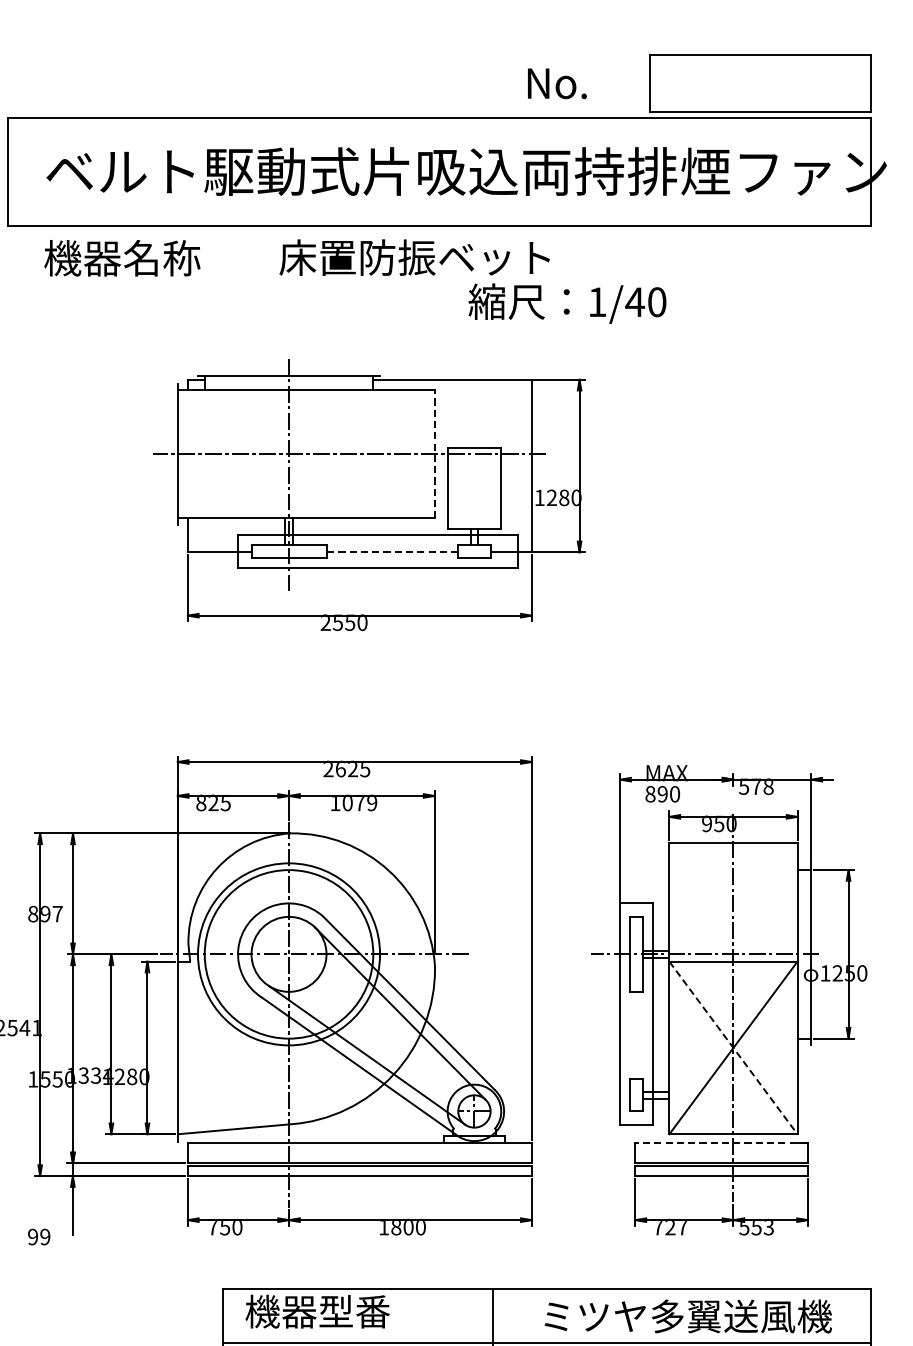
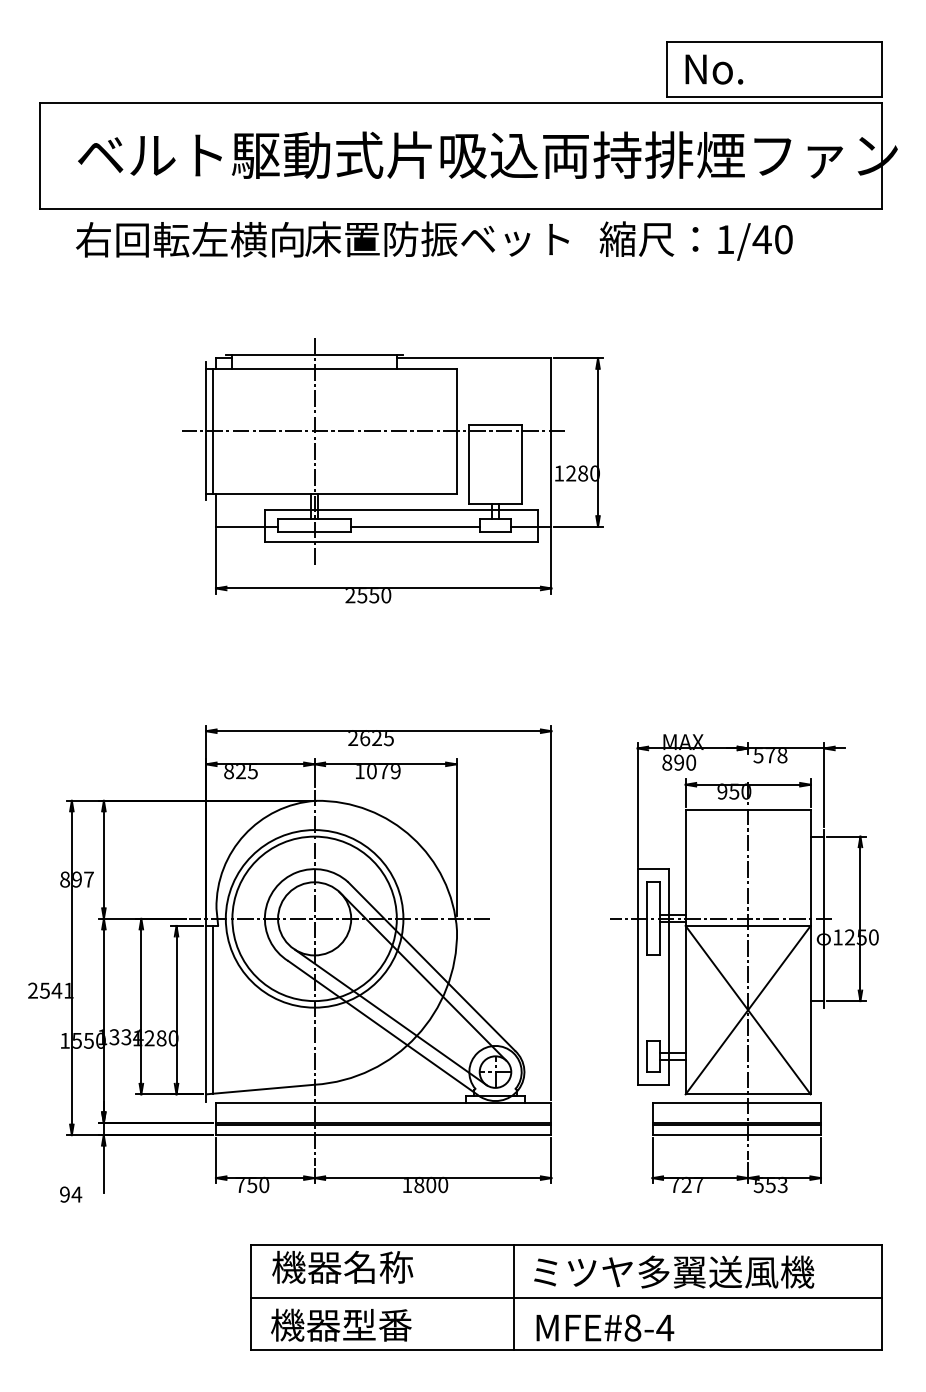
text: (557, 83) -> (714, 69), moved
text: (160, 257) -> (189, 239), 機器名称 -> 右回転左横向
text: (566, 303) -> (695, 240), moved
line: (184, 453) -> (212, 430), added
line: (435, 453) -> (457, 430), dashed -> solid
line: (391, 552) -> (414, 526), dashed -> solid
line: (184, 1047) -> (212, 1009), added
line: (733, 1048) -> (748, 1010), dashed -> solid
line: (721, 1143) -> (736, 1103), dashed -> solid
text: (44, 1236) -> (76, 1194), 99 -> 94
text: (354, 1310) -> (378, 1266), 機器型番 -> 機器名称
text: (688, 1315) -> (674, 1271), moved

